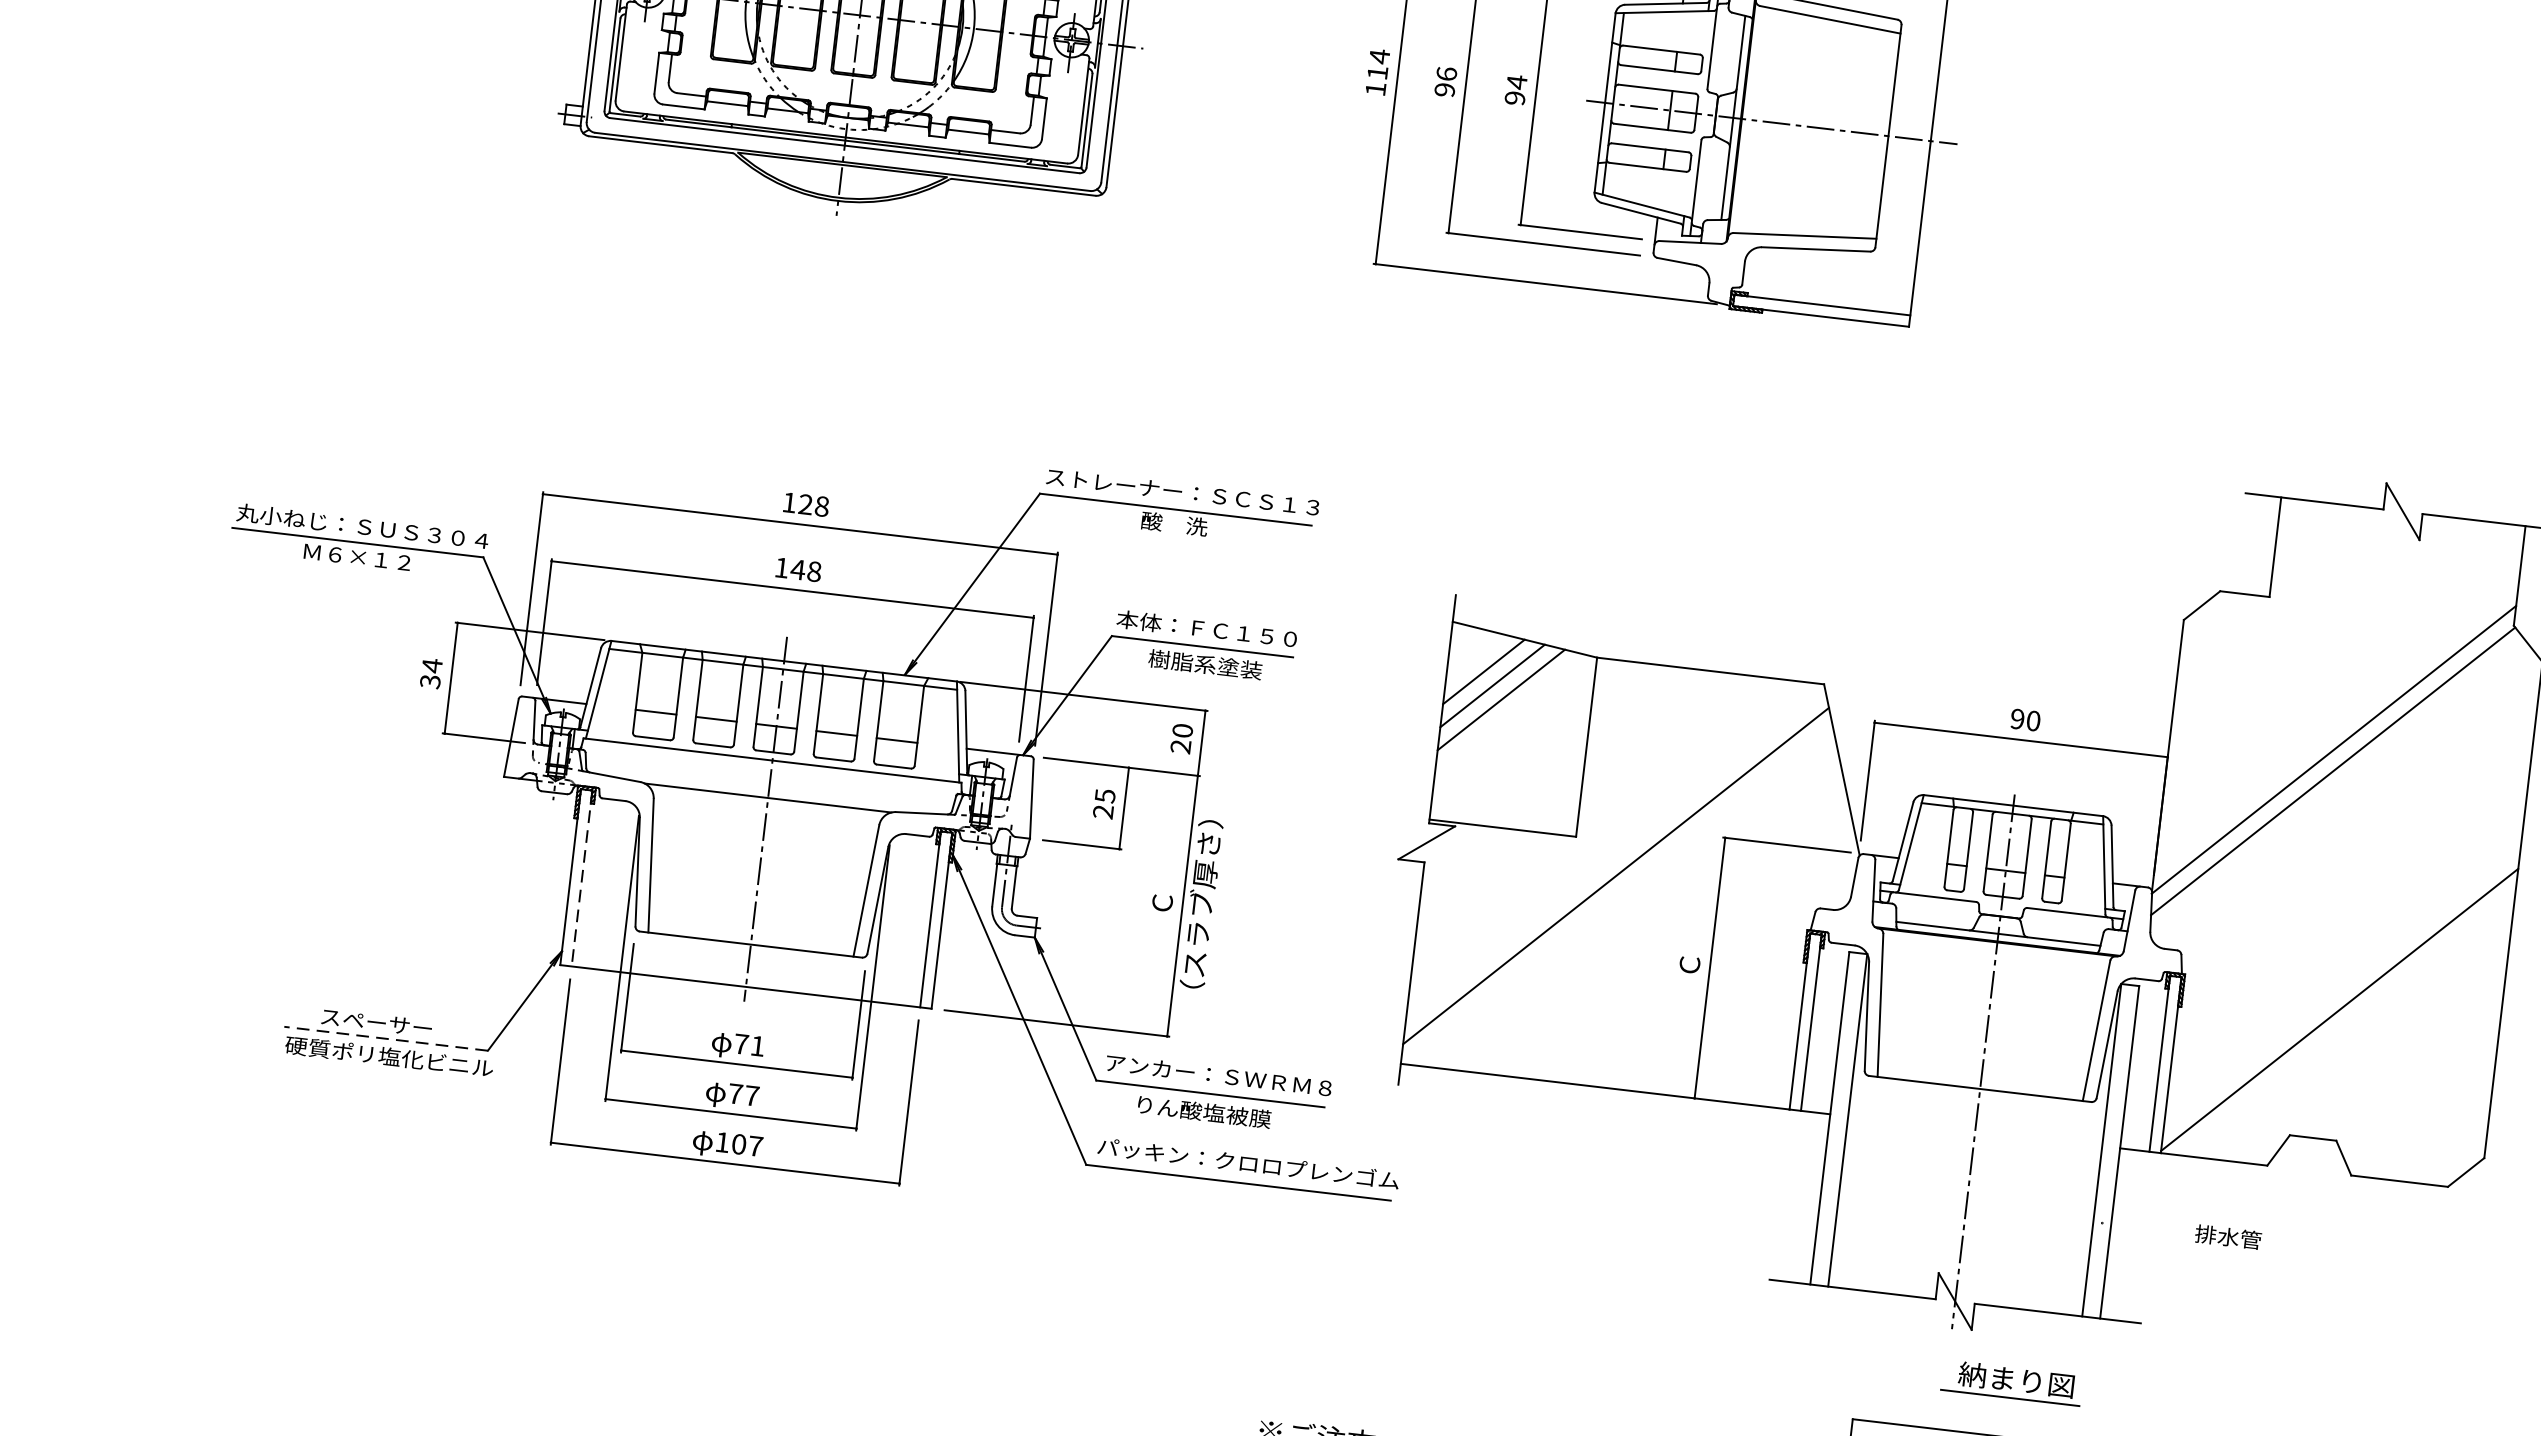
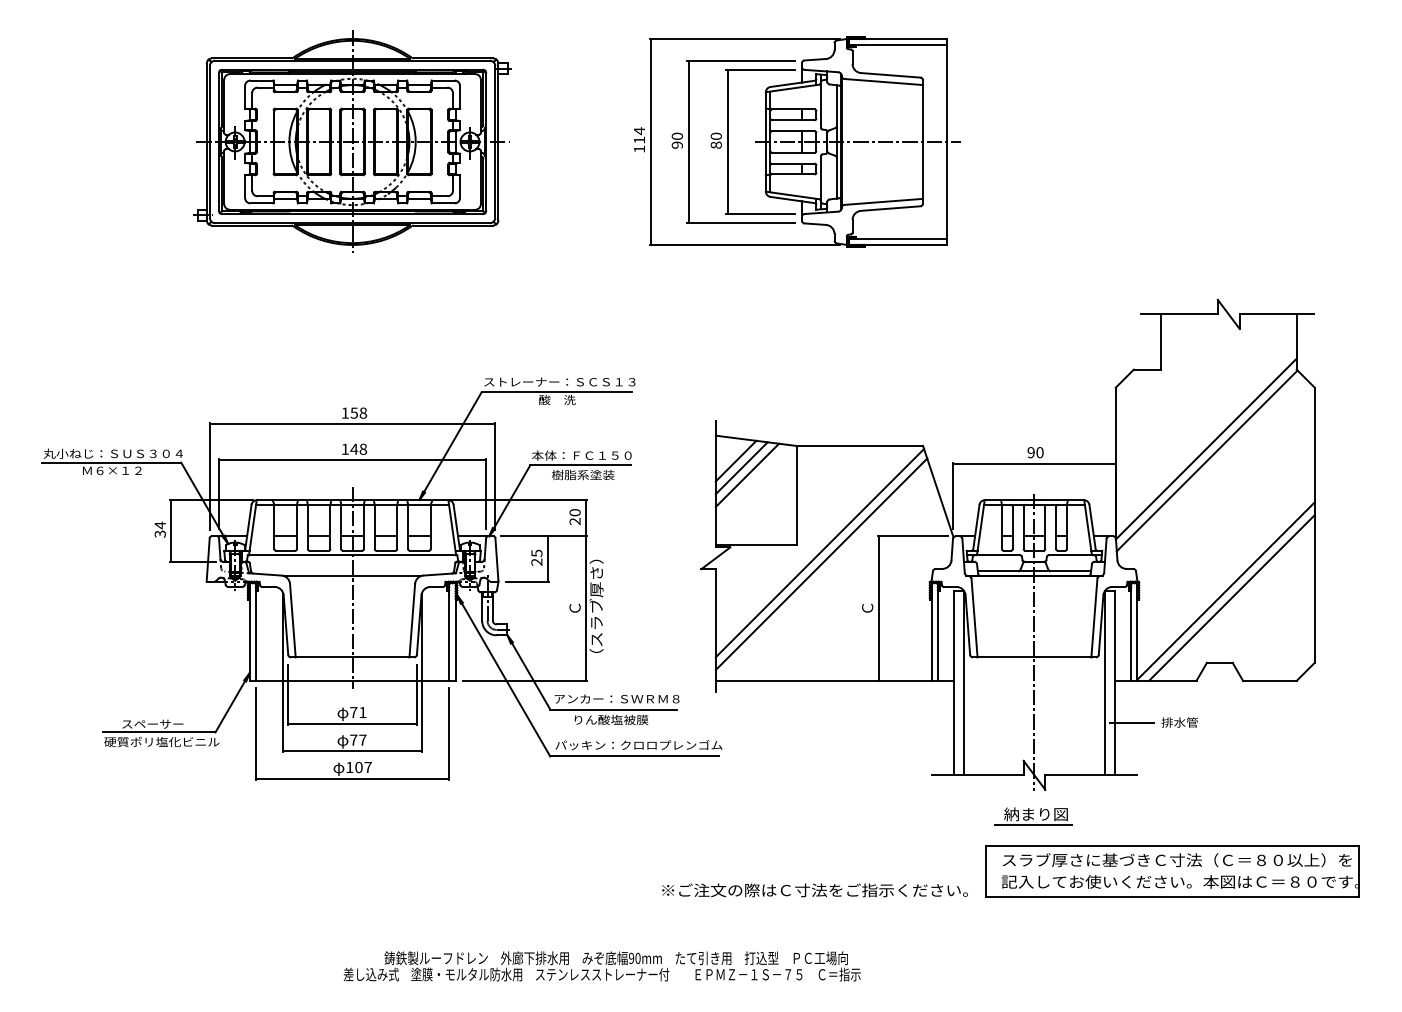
text: (1445, 72) -> (676, 135), 96 -> 90
text: (1514, 89) -> (715, 140), 94 -> 80
text: (804, 503) -> (353, 412), 128 -> 158
line: (1614, 856) -> (819, 553), added
line: (581, 879) -> (255, 632), dashed -> solid
line: (2348, 1022) -> (1231, 597), added
line: (385, 1038) -> (158, 732), dashed -> solid
line: (2141, 1226) -> (1131, 722), added
part: (2011, 1383) -> (1033, 816), moved

